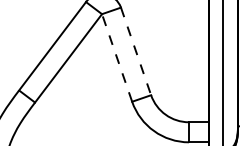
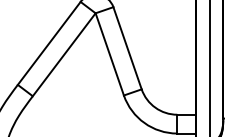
line: (135, 51) -> (127, 48), dashed -> solid
line: (116, 57) -> (109, 53), dashed -> solid

